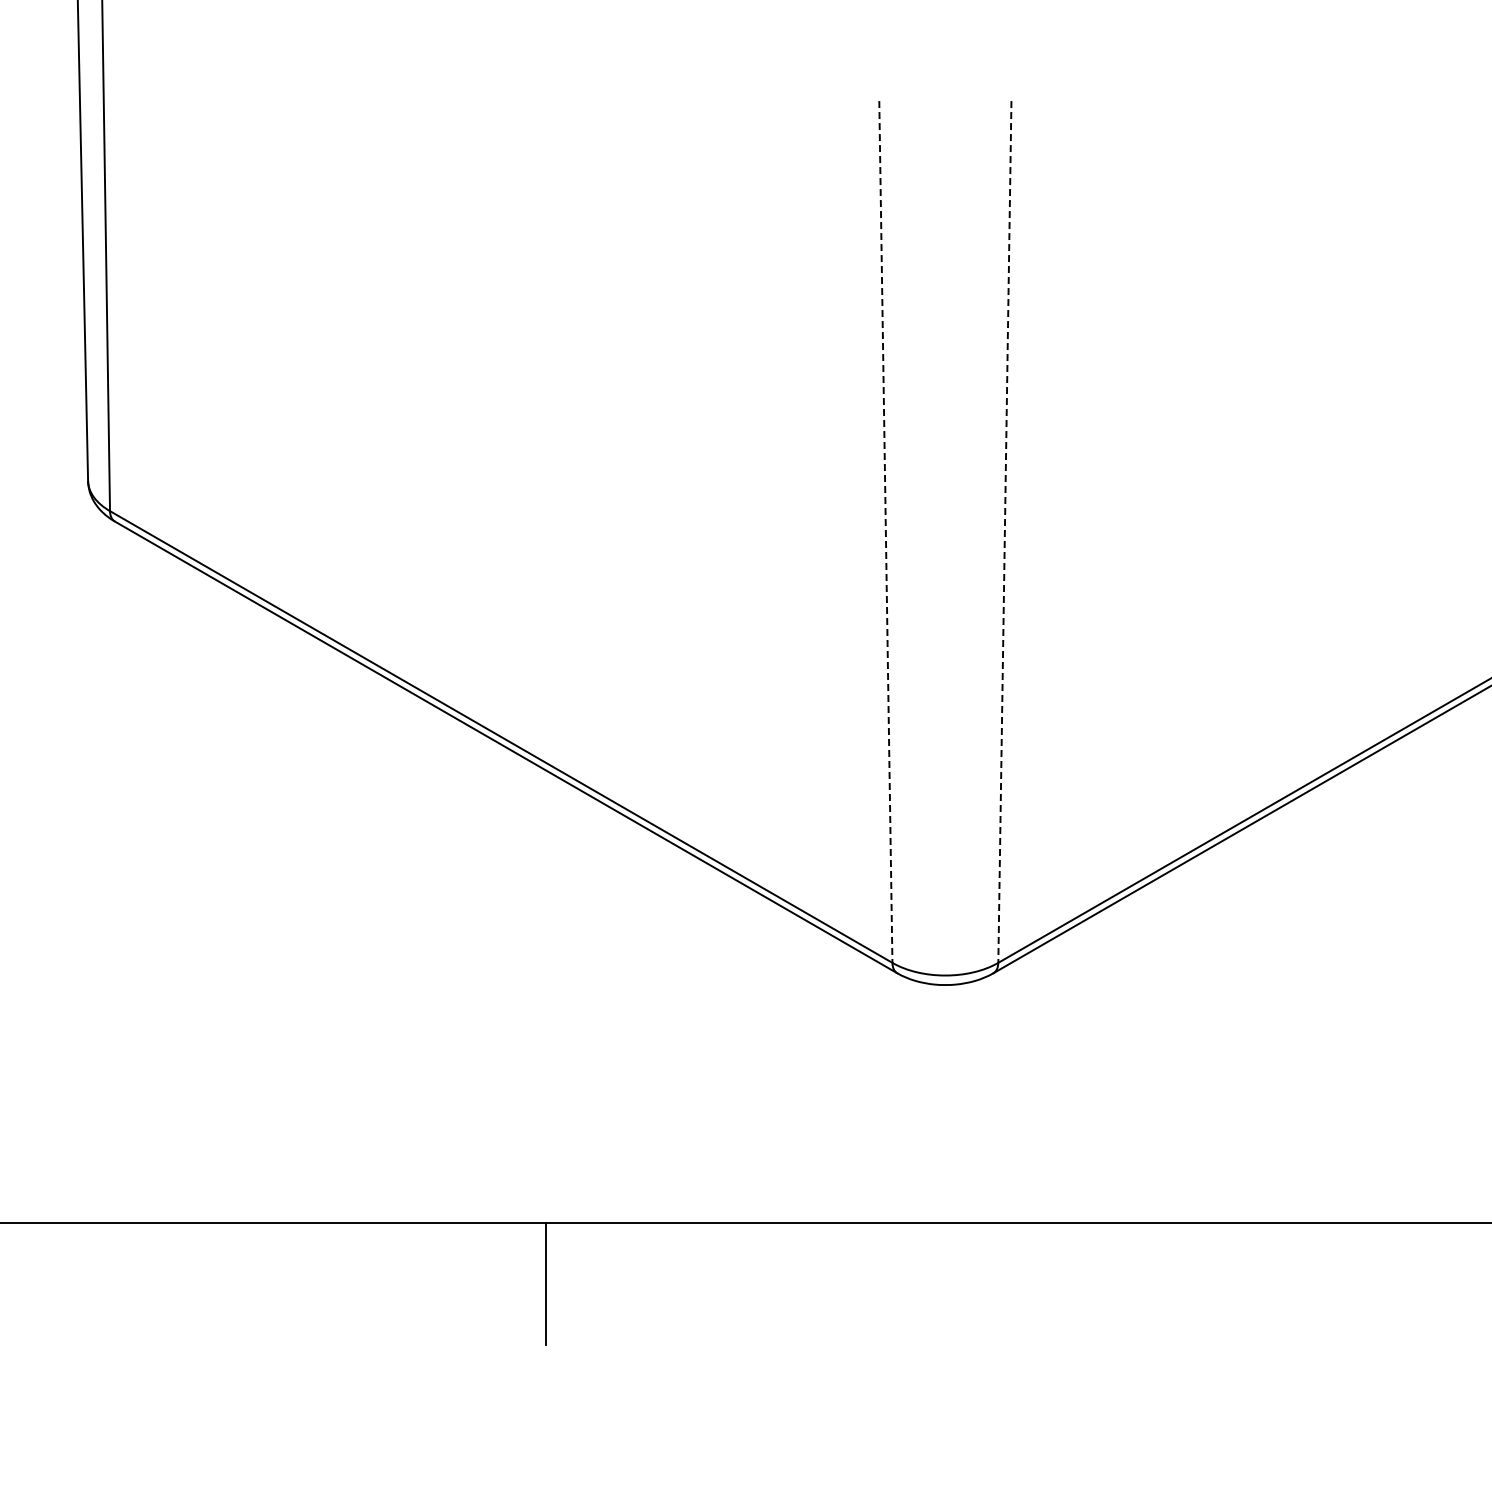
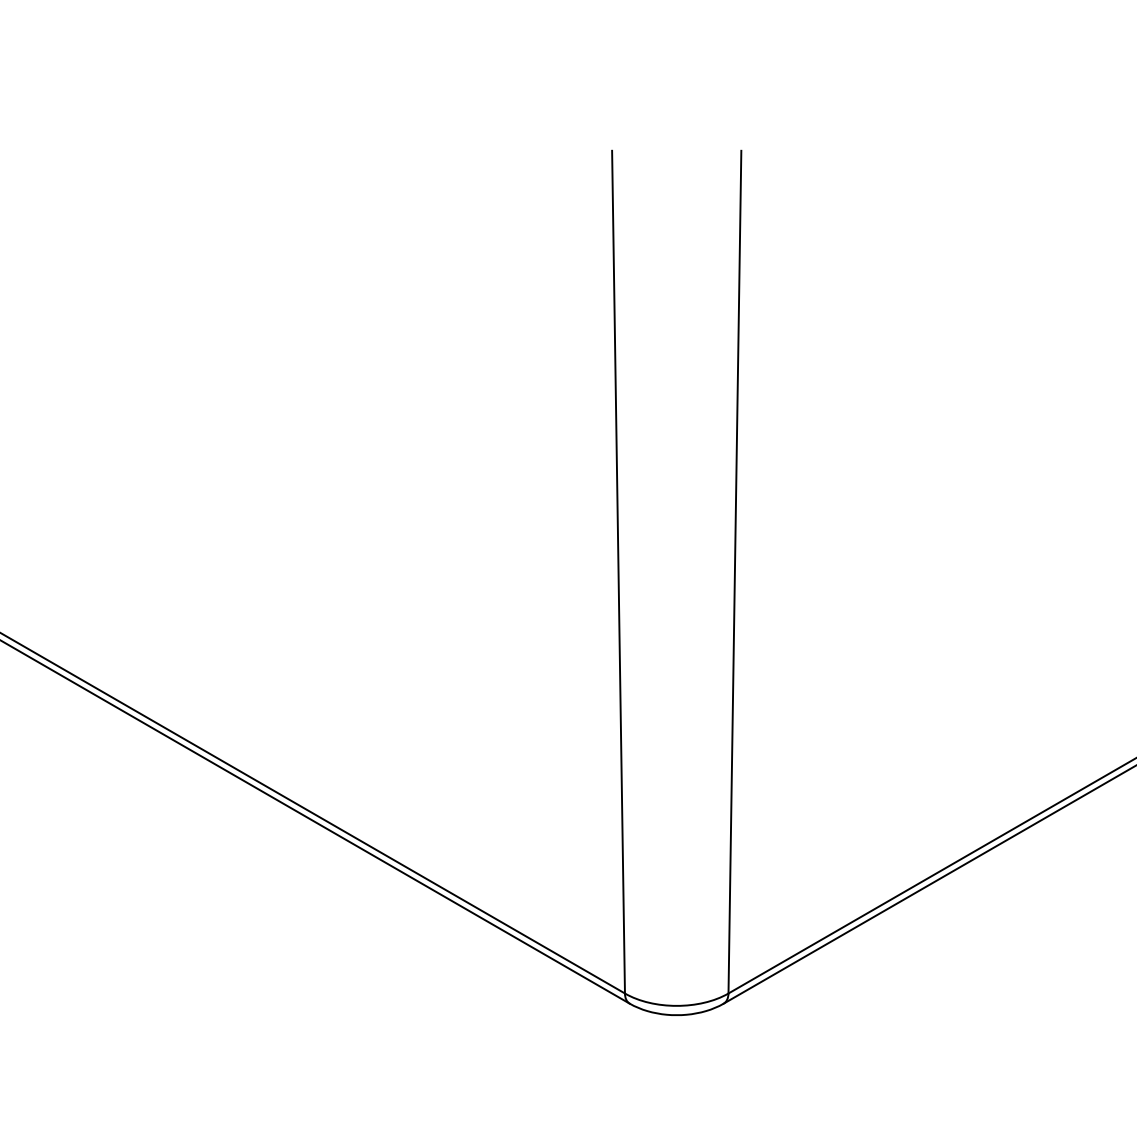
line: (885, 531) -> (618, 571), dashed -> solid
line: (1004, 531) -> (734, 571), dashed -> solid

